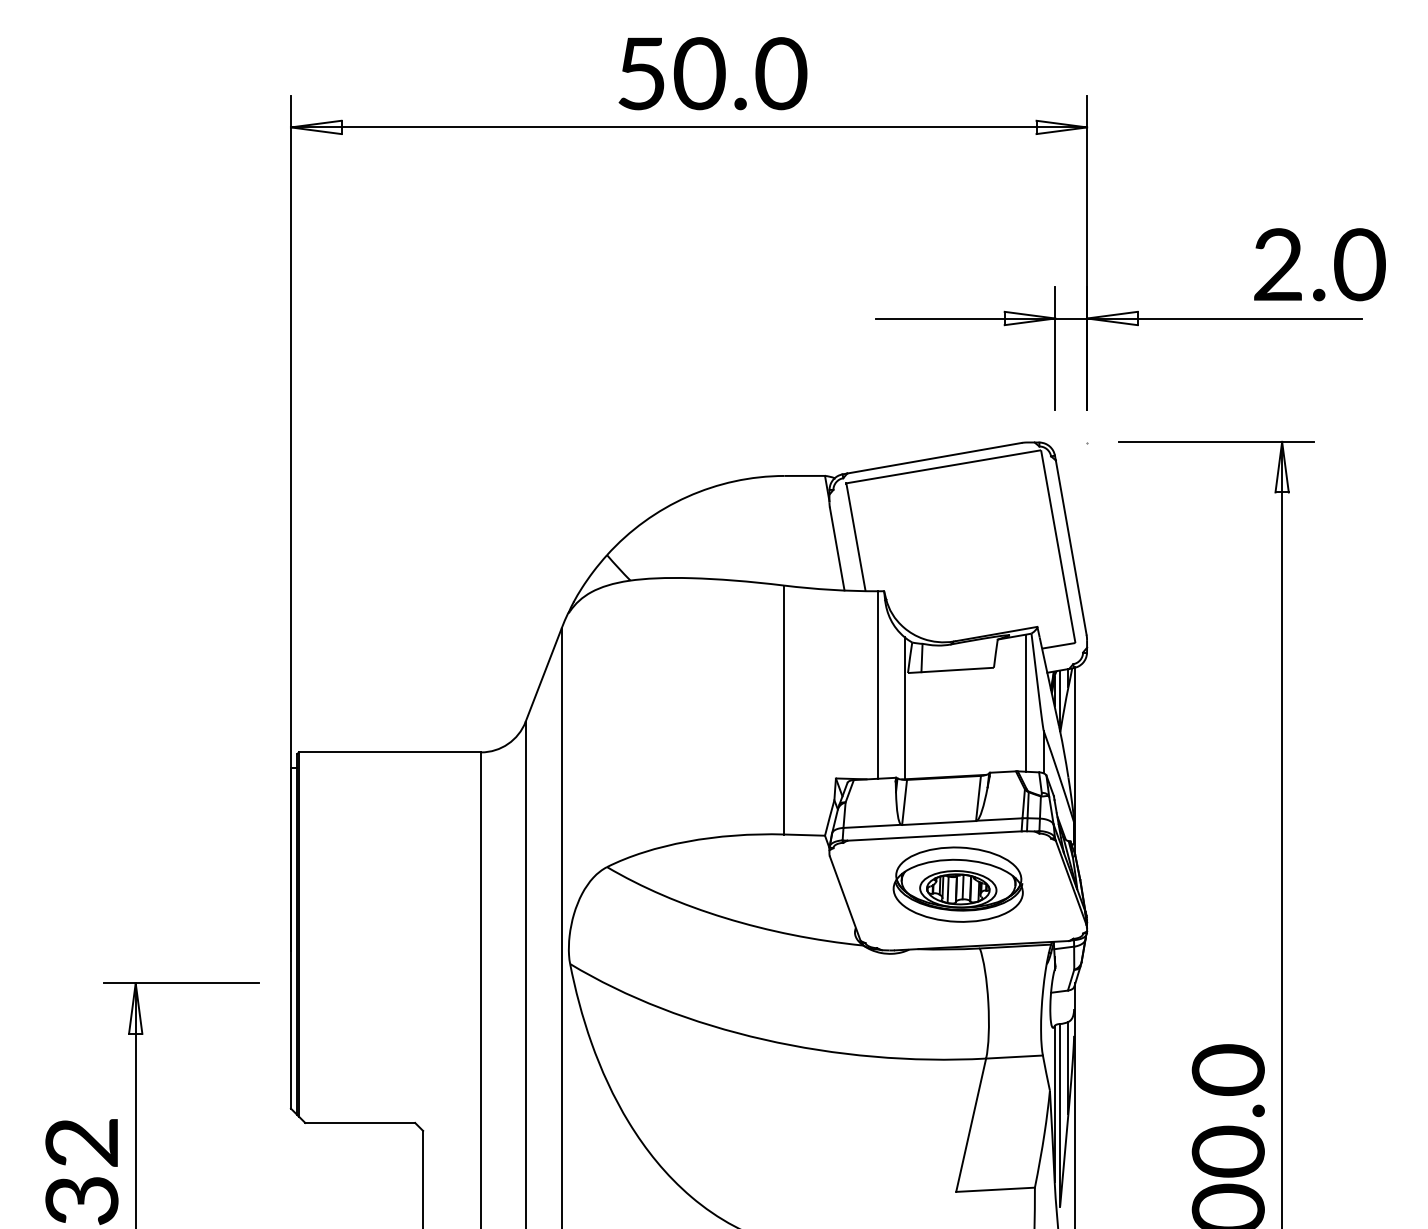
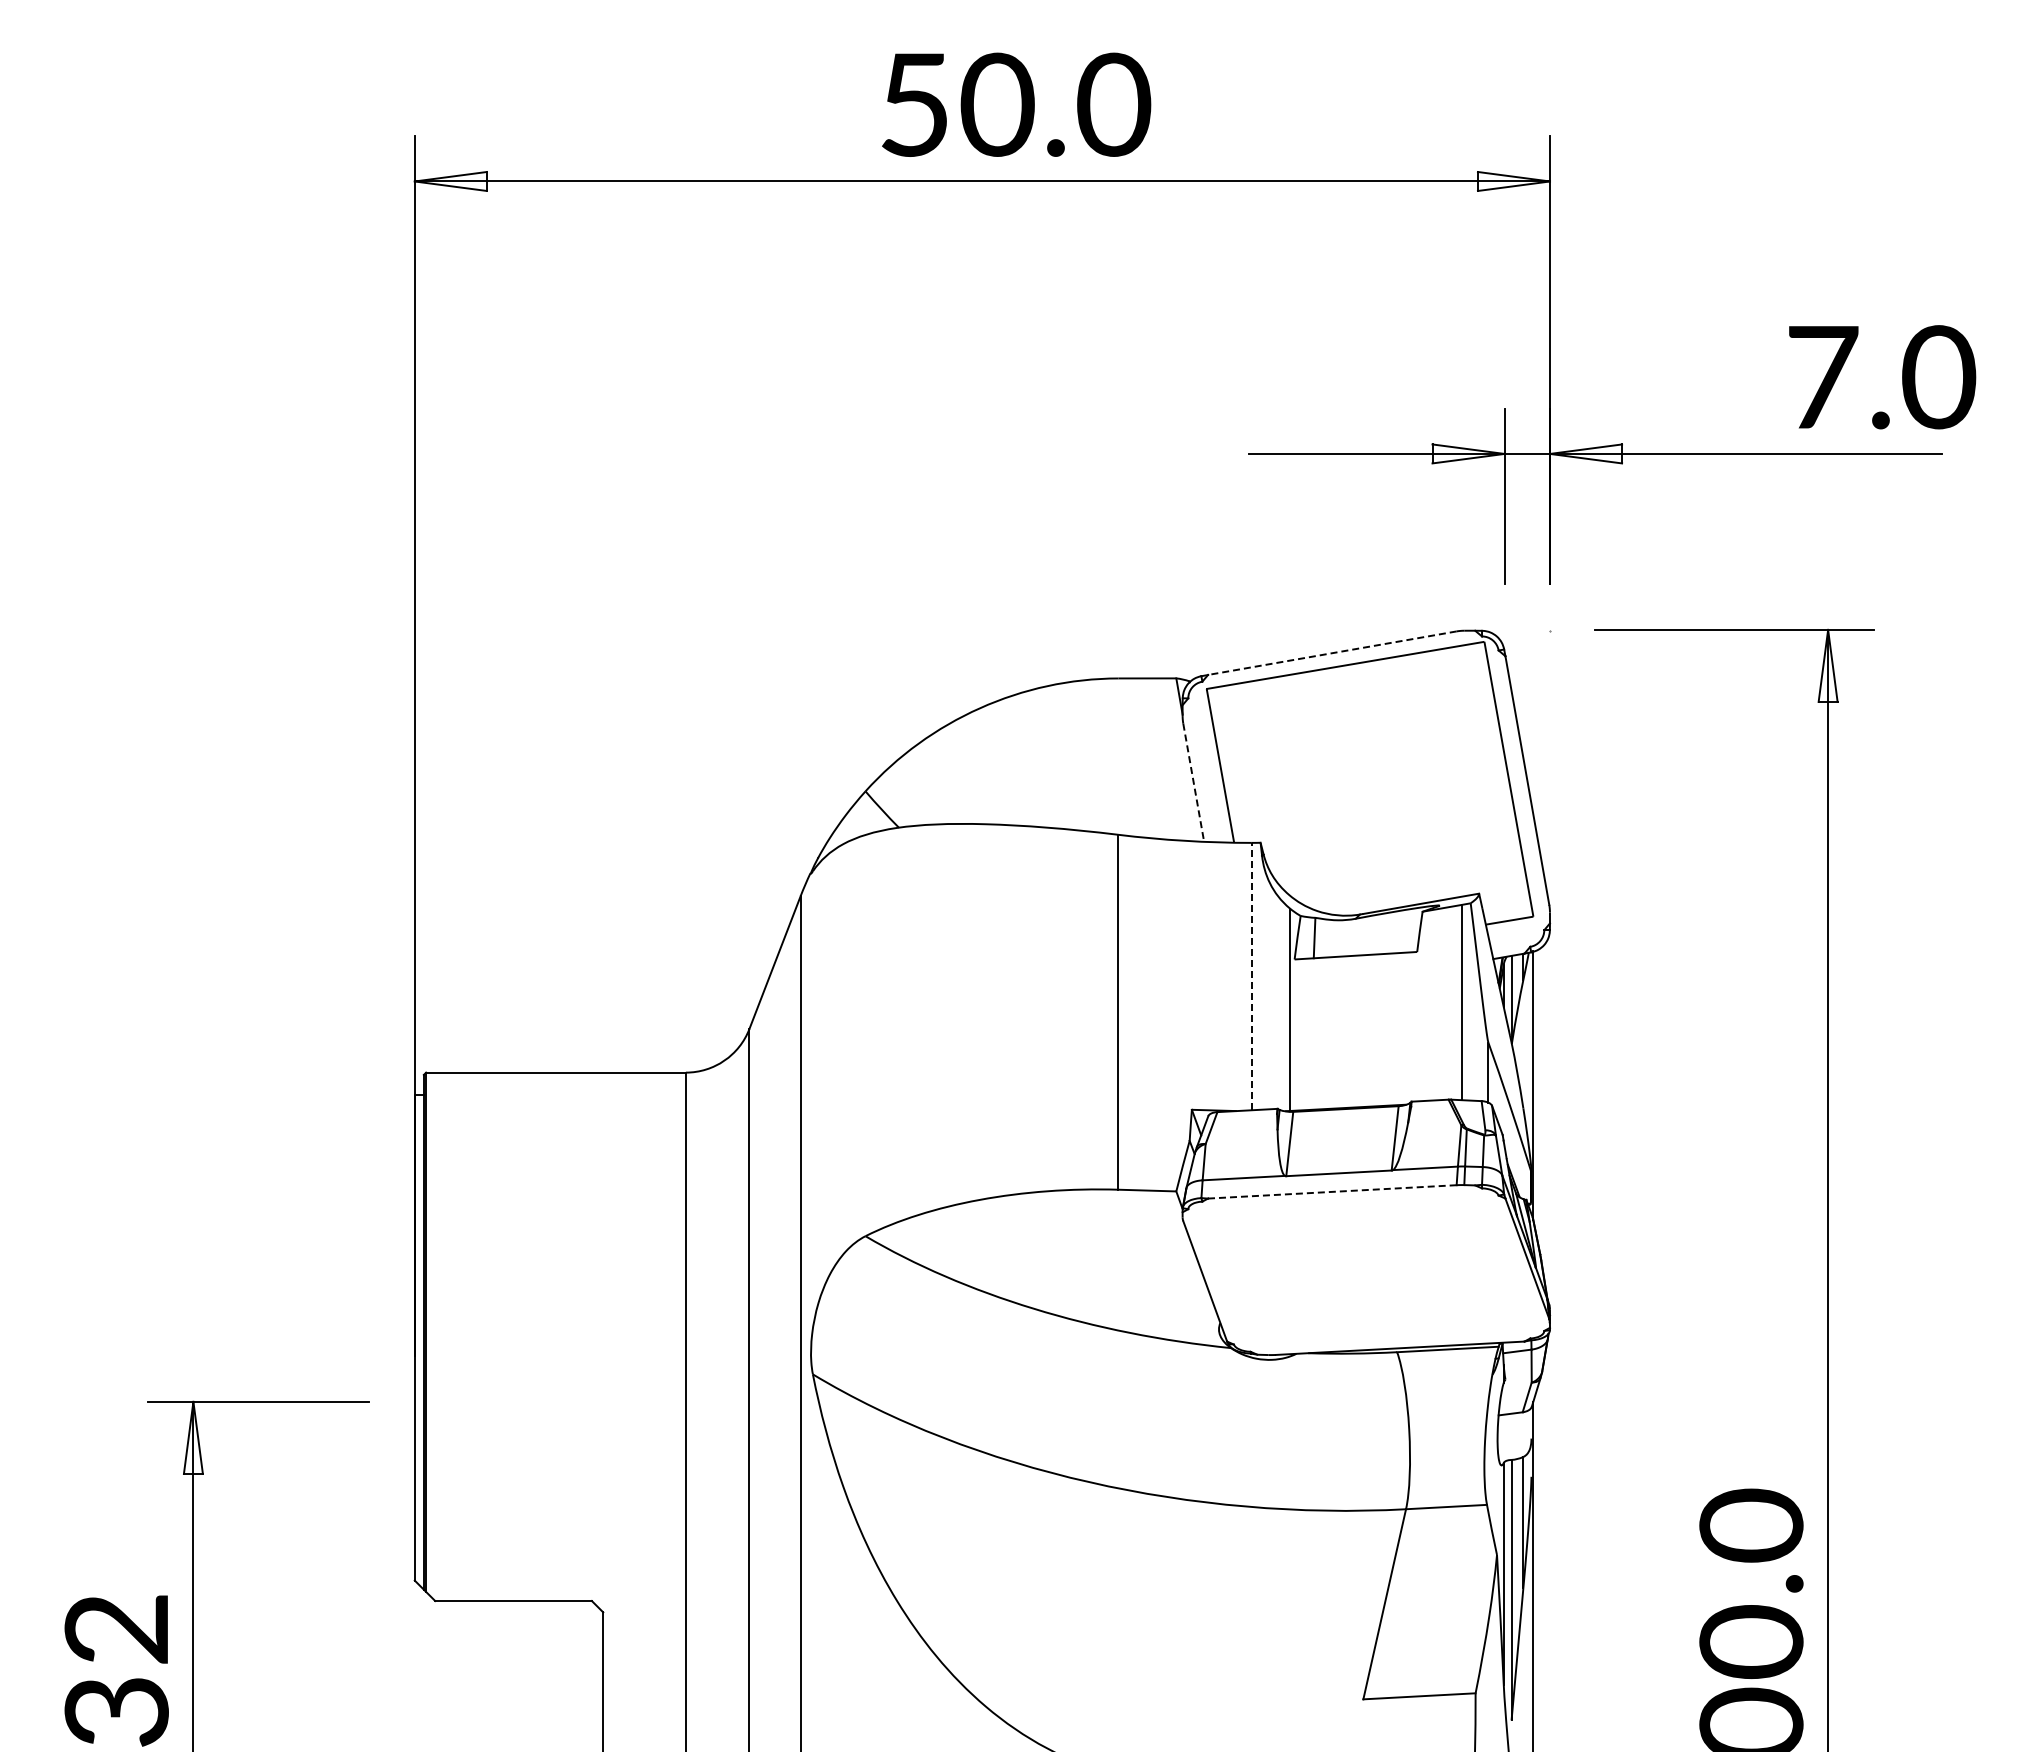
text: (1278, 264) -> (1823, 376), 2.0 -> 7.0
line: (933, 458) -> (1331, 653), solid -> dashed
line: (837, 548) -> (1193, 782), solid -> dashed
line: (877, 684) -> (1251, 976), solid -> dashed
line: (933, 835) -> (1331, 1191), solid -> dashed
part: (958, 884) -> (1366, 1261), removed

